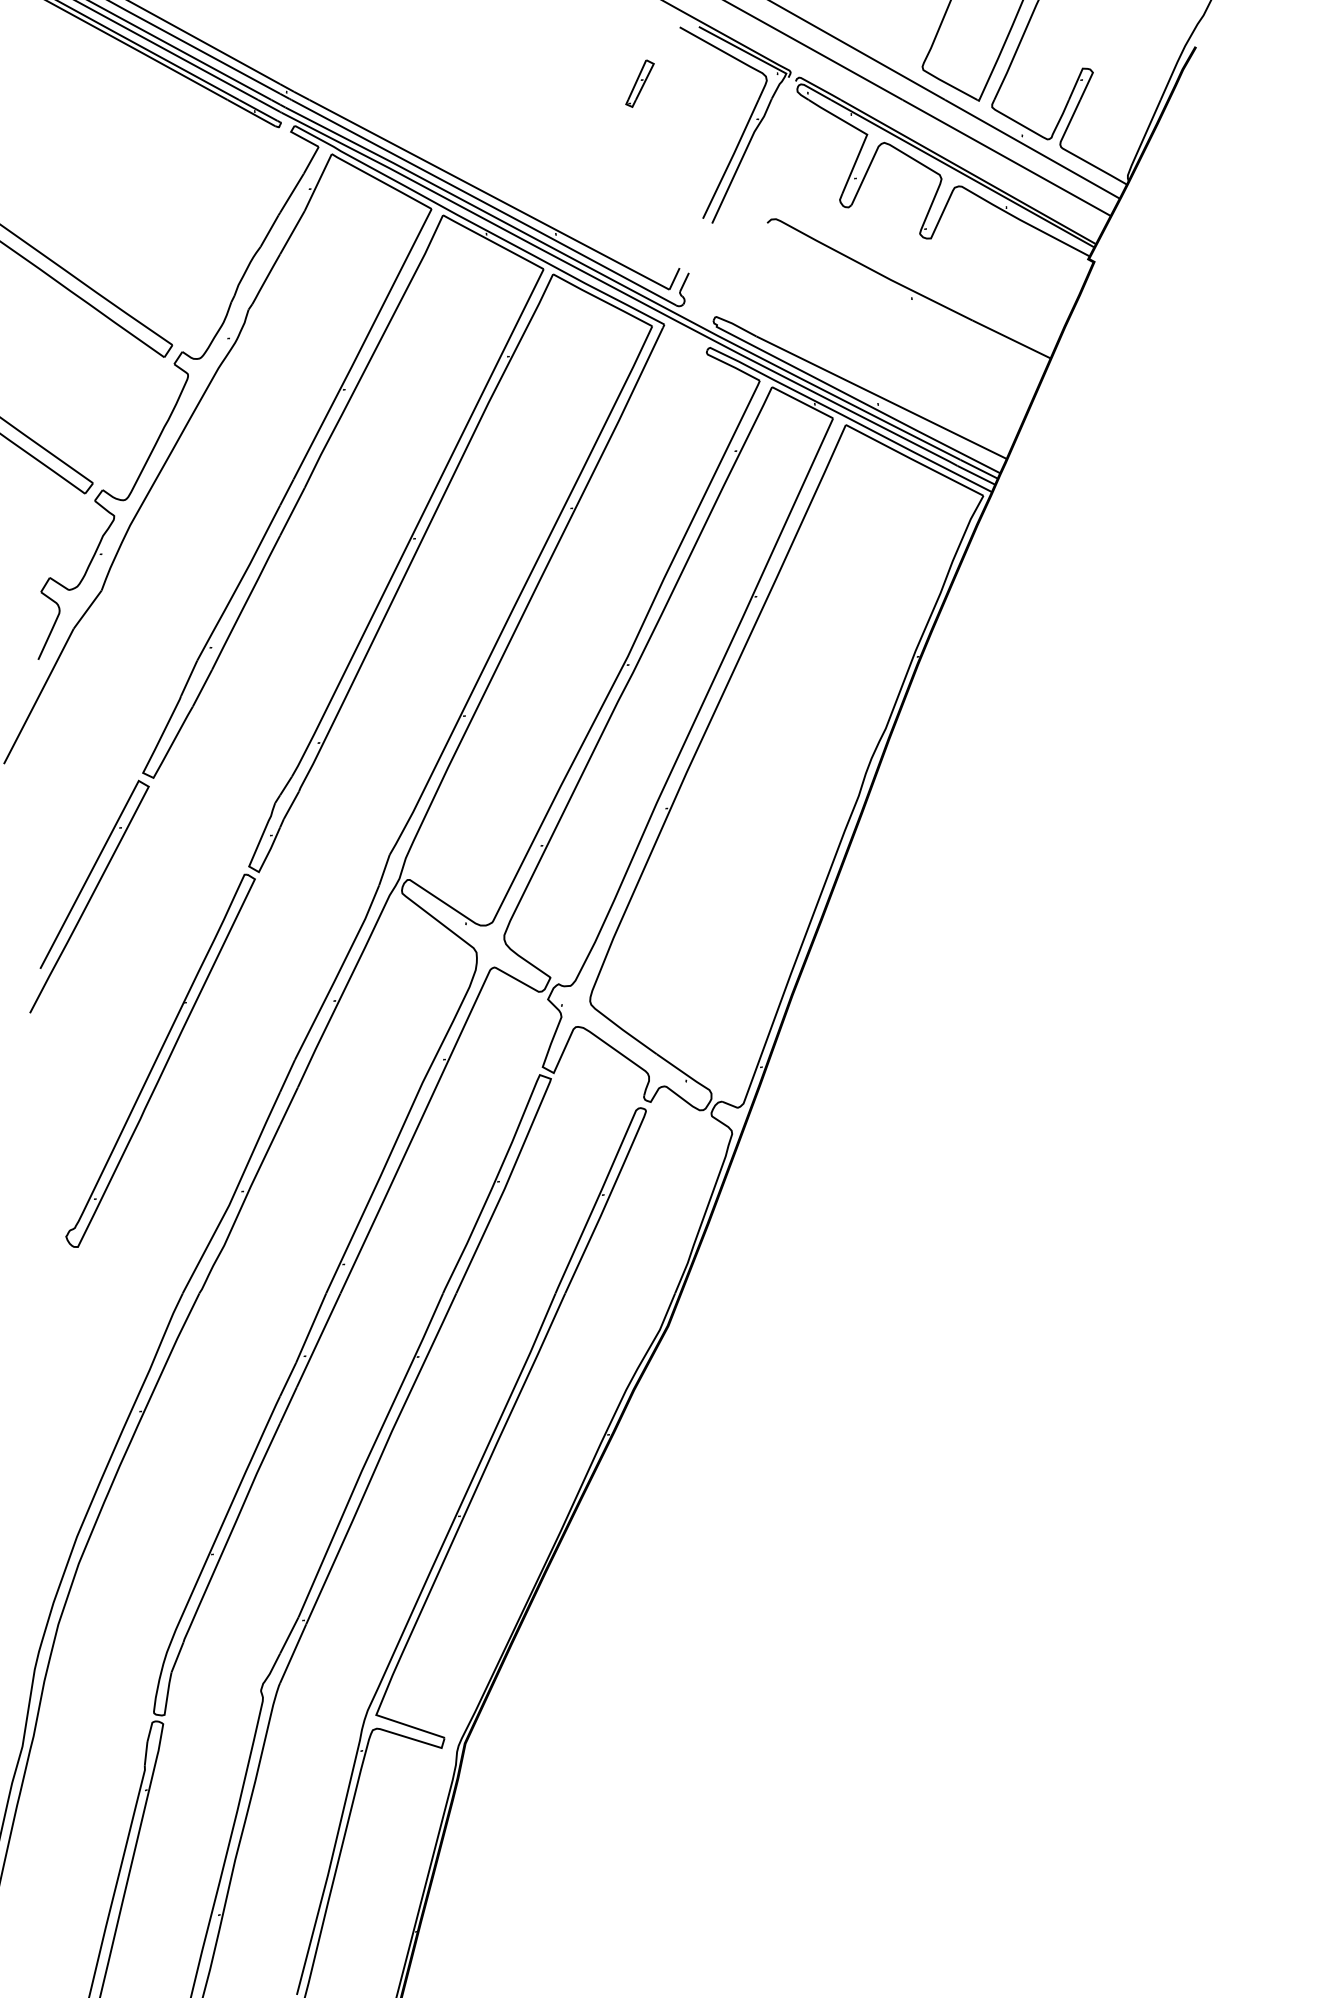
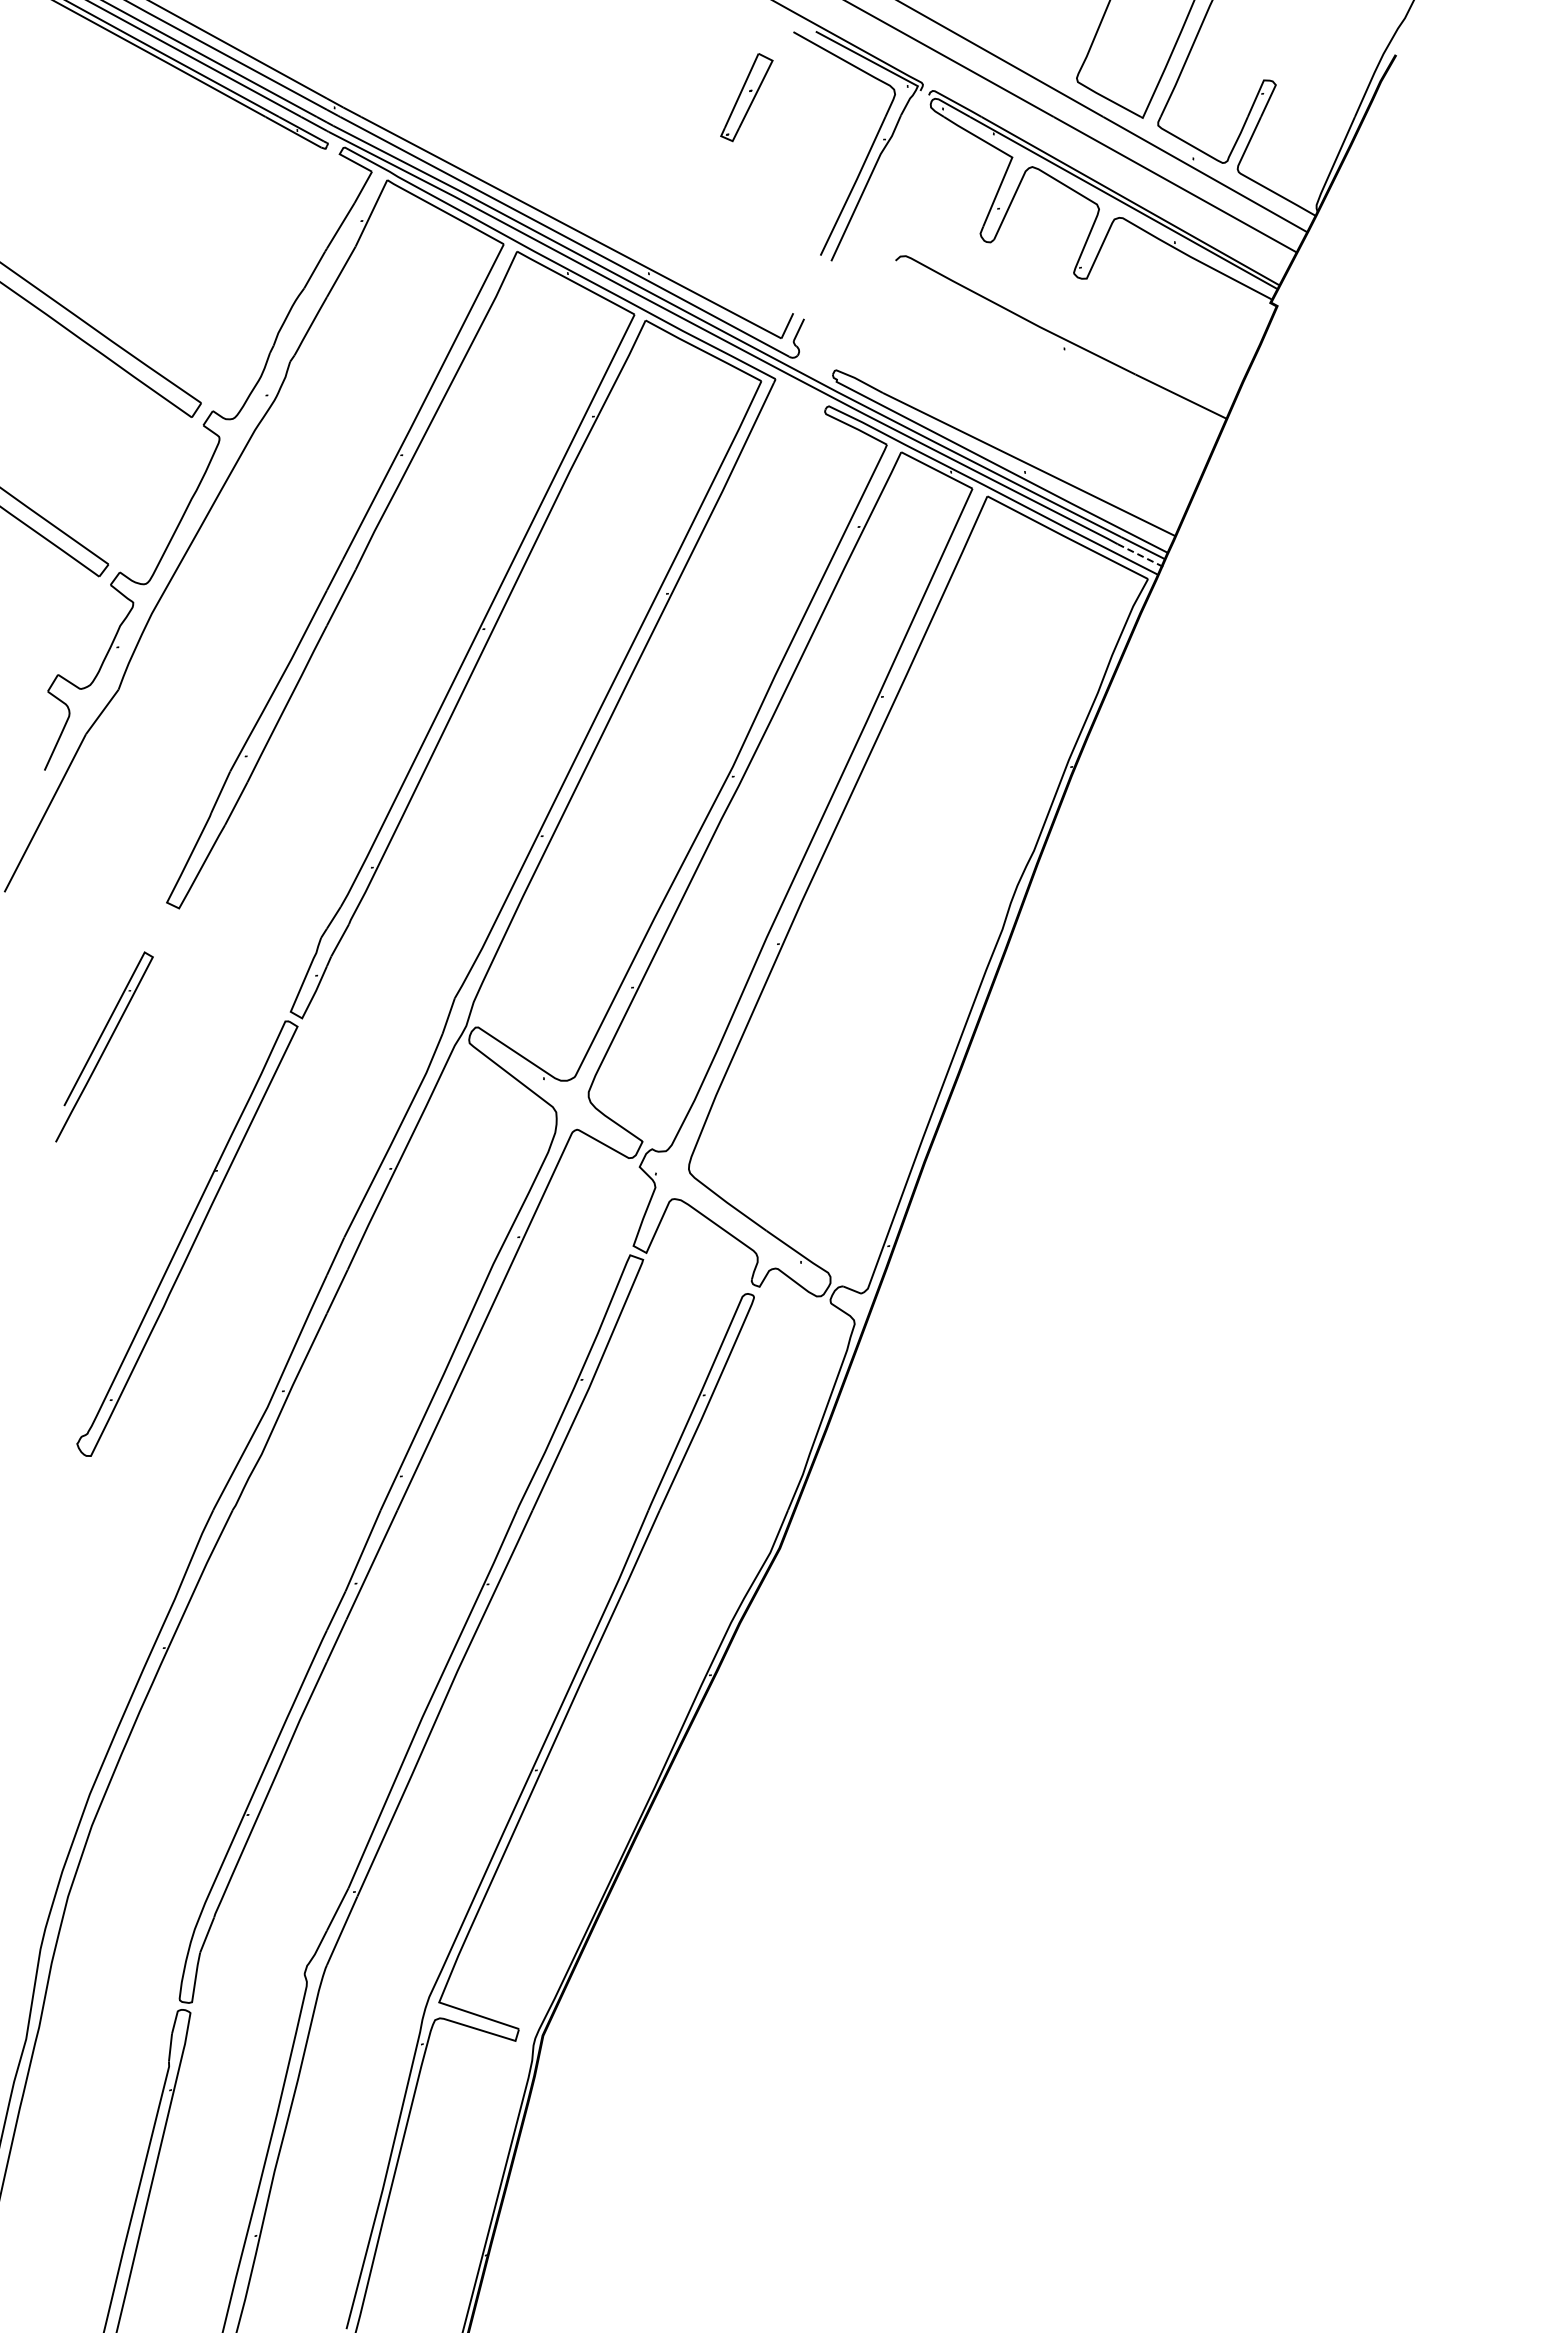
part: (640, 84) -> (747, 98), size x1.6
line: (977, 475) -> (1140, 555), solid -> dashed
part: (89, 896) -> (104, 1046), size x0.7

